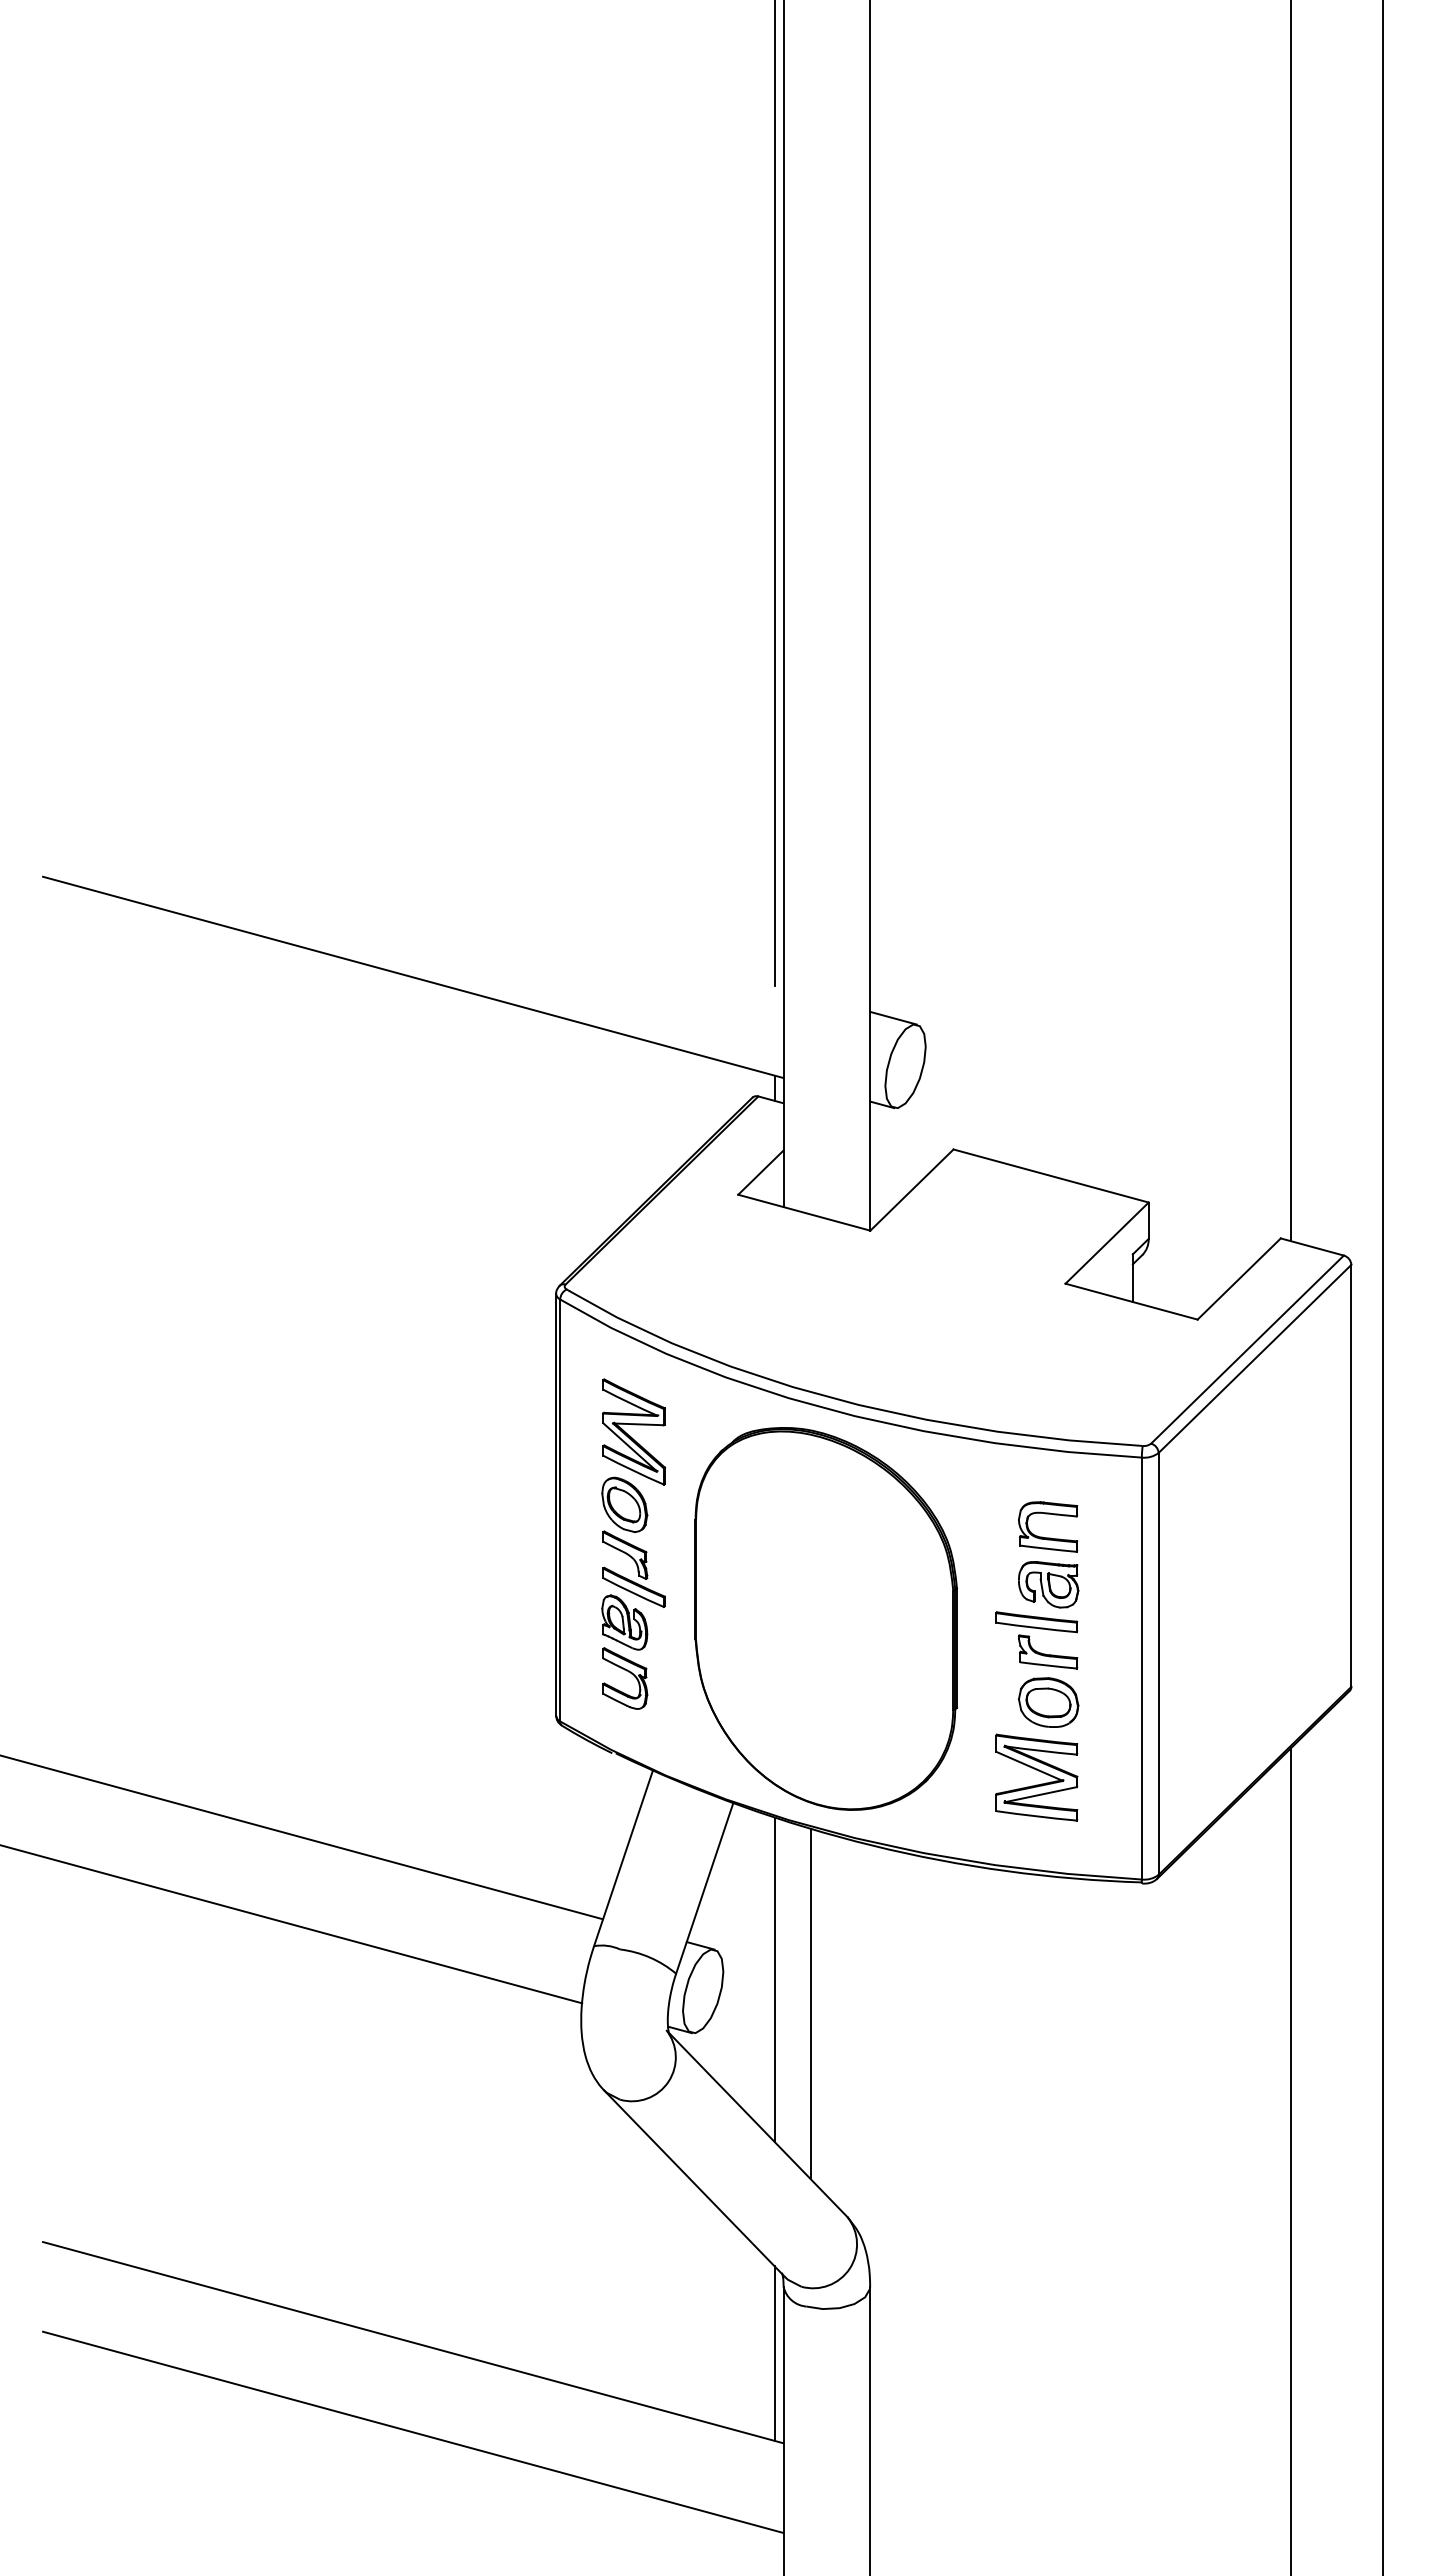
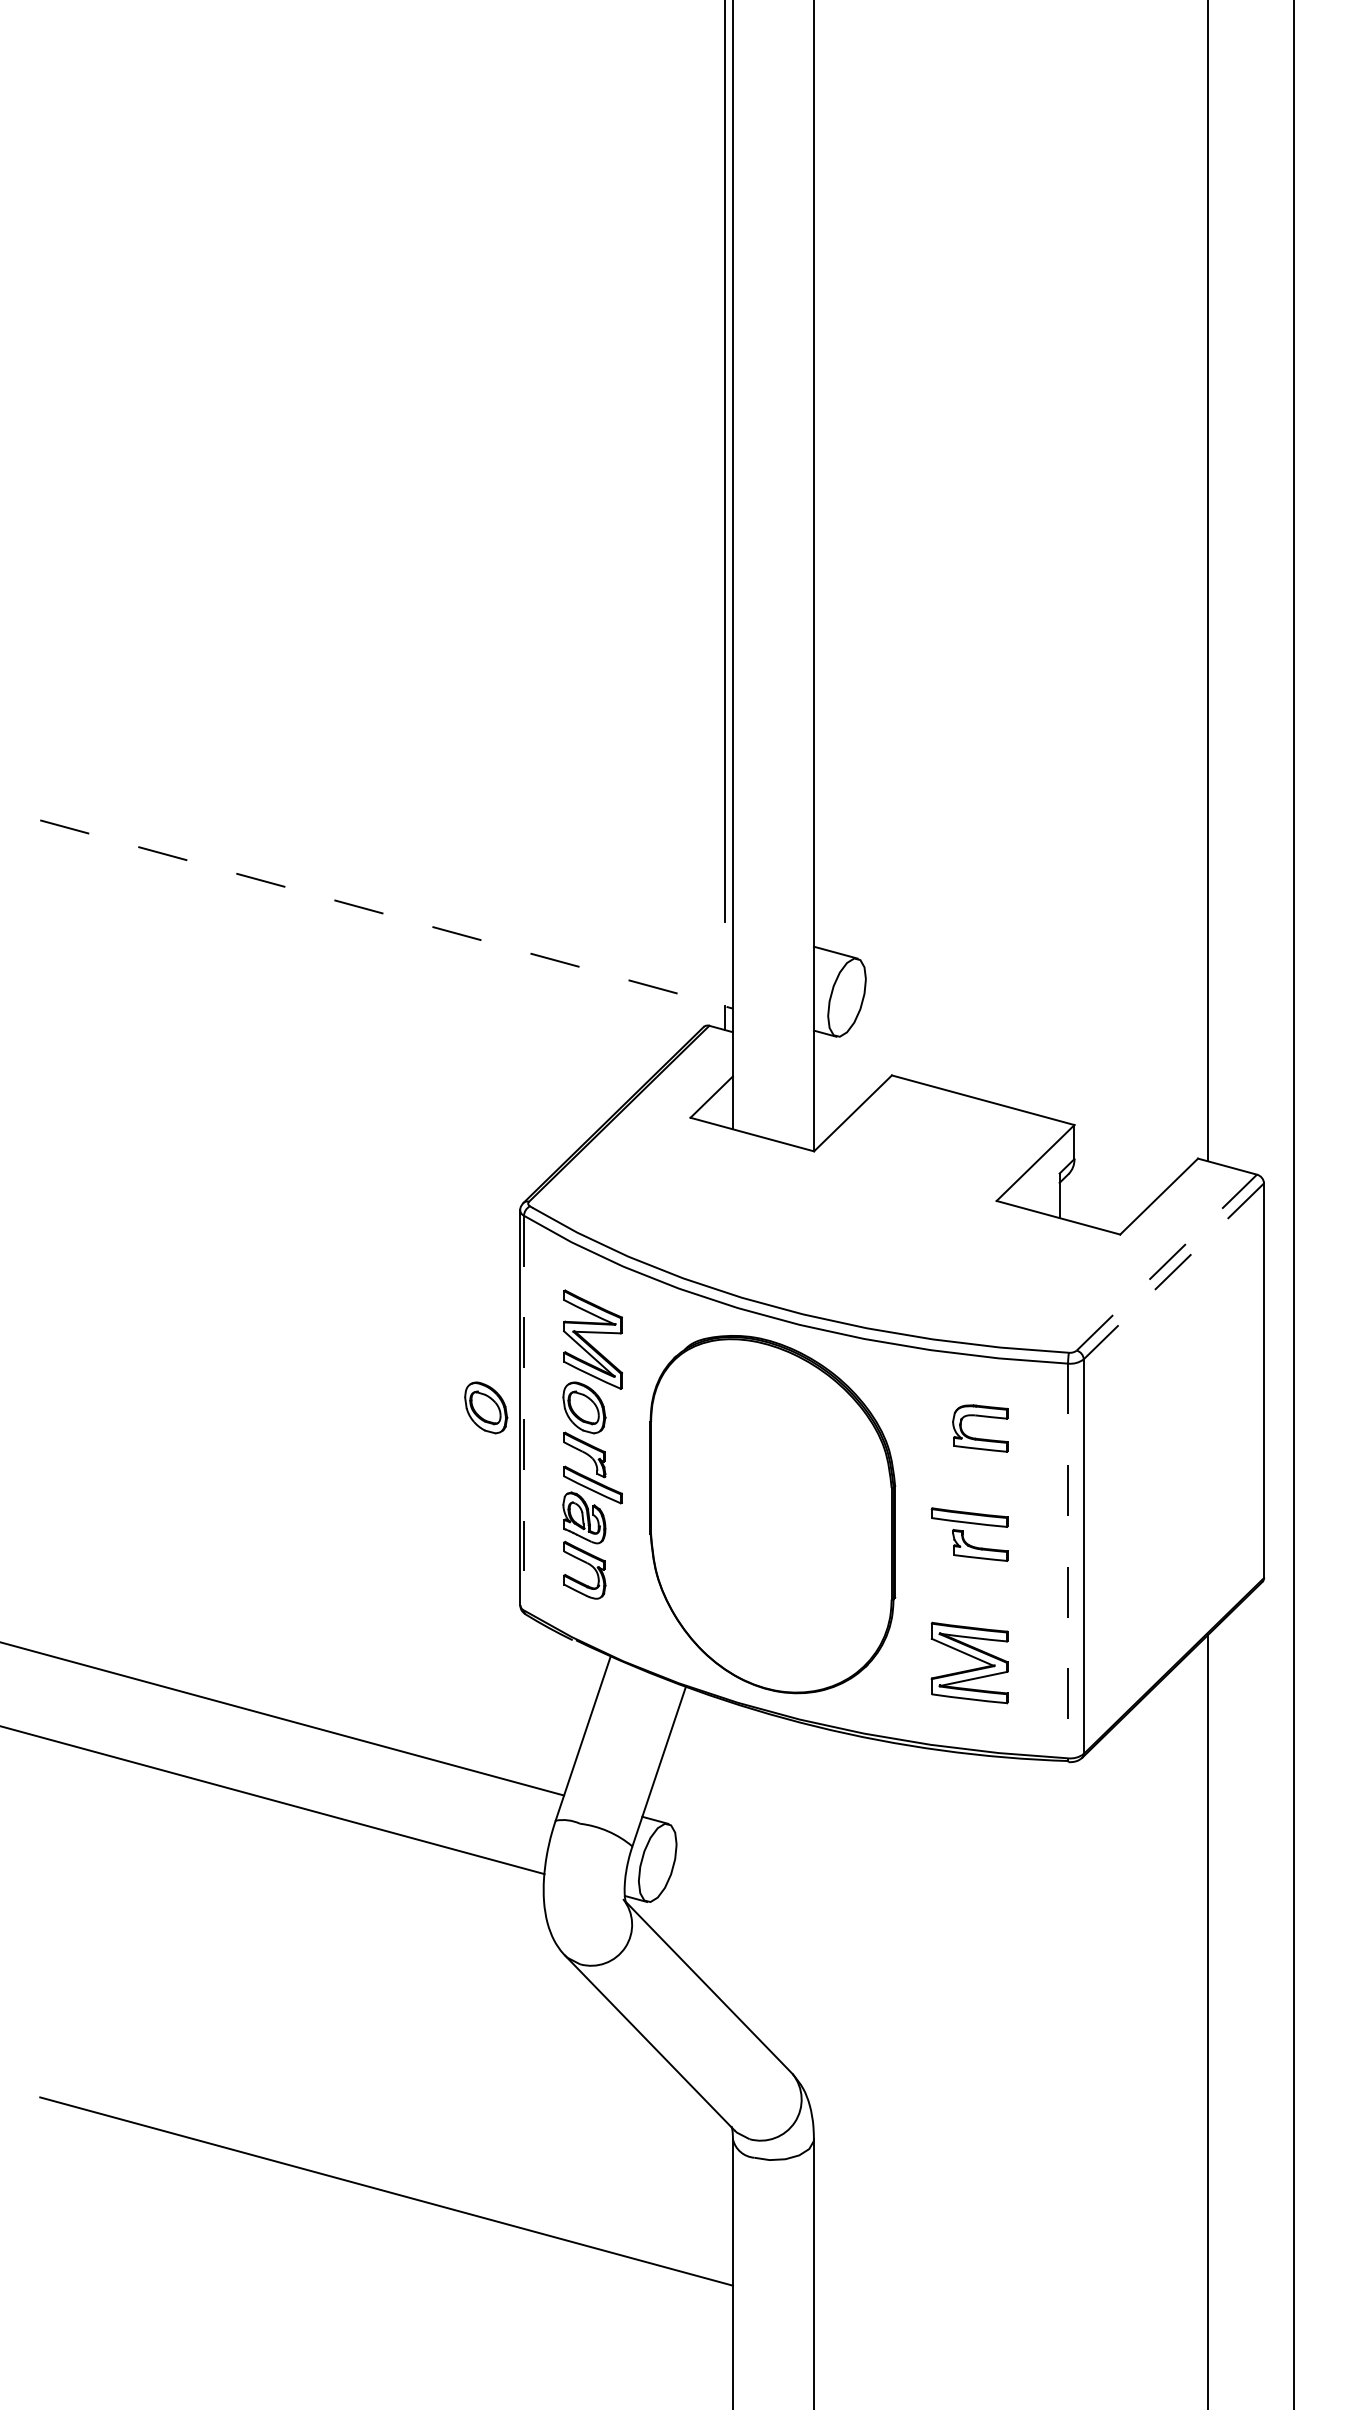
line: (413, 977) -> (386, 914), solid -> dashed
line: (1247, 1349) -> (1166, 1262), solid -> dashed
line: (1255, 1358) -> (1174, 1270), solid -> dashed
part: (519, 1504) -> (485, 1407), added
line: (560, 1510) -> (524, 1413), solid -> dashed
part: (1048, 1584) -> (980, 1482), removed
line: (1141, 1668) -> (1067, 1560), solid -> dashed
part: (1048, 1702) -> (980, 1592), removed
line: (774, 1979) -> (724, 1851), removed
line: (810, 2003) -> (758, 1874), removed
line: (774, 2353) -> (724, 2201), removed
line: (413, 2432) -> (386, 2275), removed

